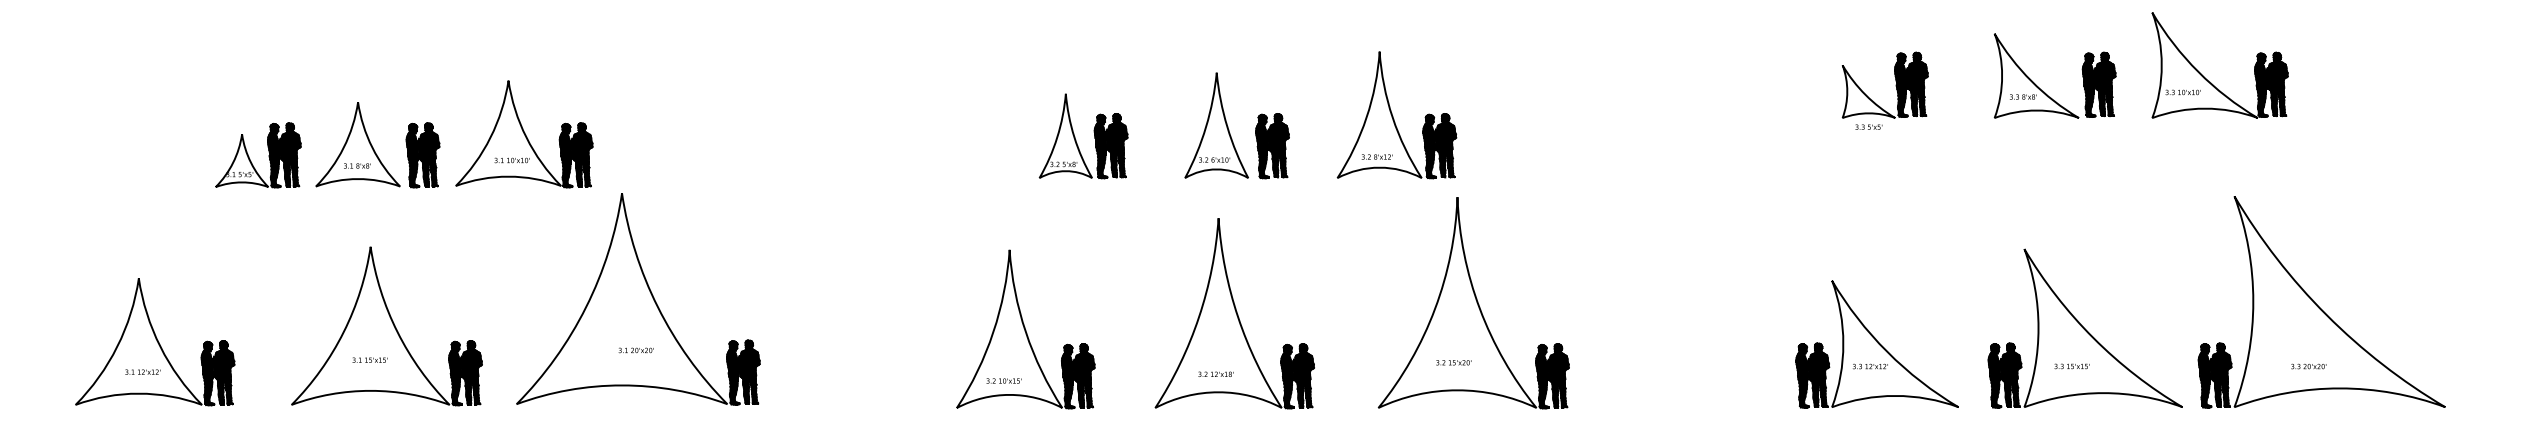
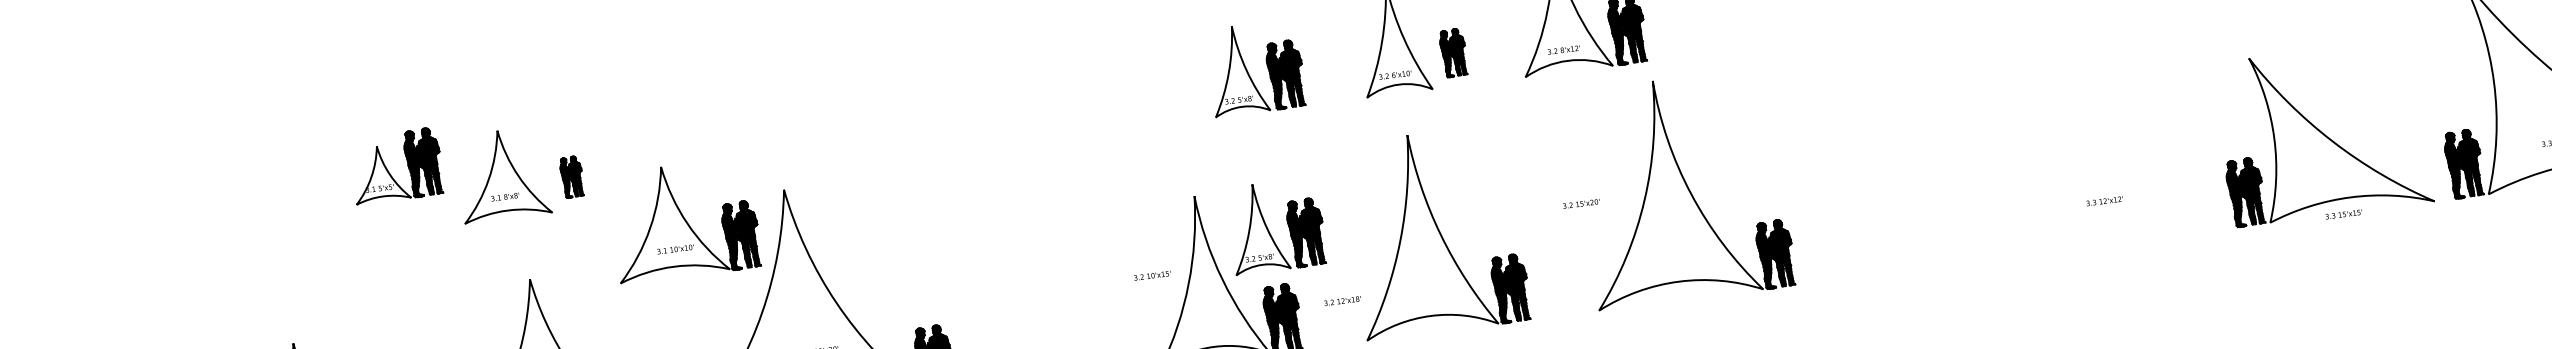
part: (524, 134) -> (684, 220), moved
part: (1272, 146) -> (1453, 53), size x0.7
part: (422, 155) -> (571, 177), size x0.6
part: (250, 159) -> (389, 171), moved
part: (1076, 291) -> (1269, 230), added
part: (1876, 344) -> (2108, 177), removed
text: (1453, 362) -> (1581, 203), moved
text: (2071, 366) -> (2343, 214), moved
text: (1215, 373) -> (1342, 300), moved
text: (1003, 380) -> (1151, 275), moved

